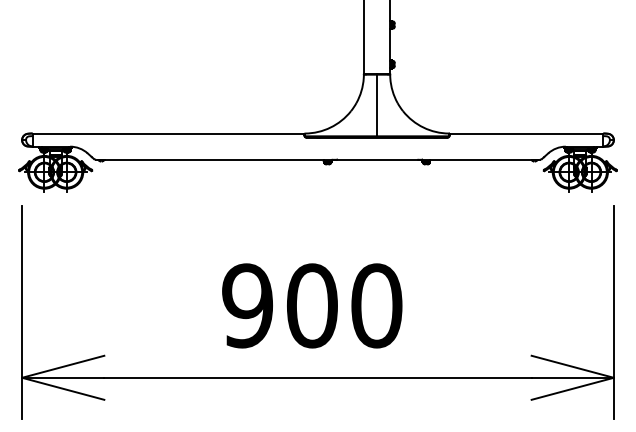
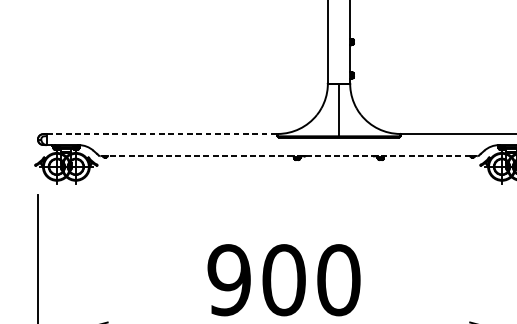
line: (168, 133) -> (162, 133), solid -> dashed
line: (317, 159) -> (288, 155), solid -> dashed

